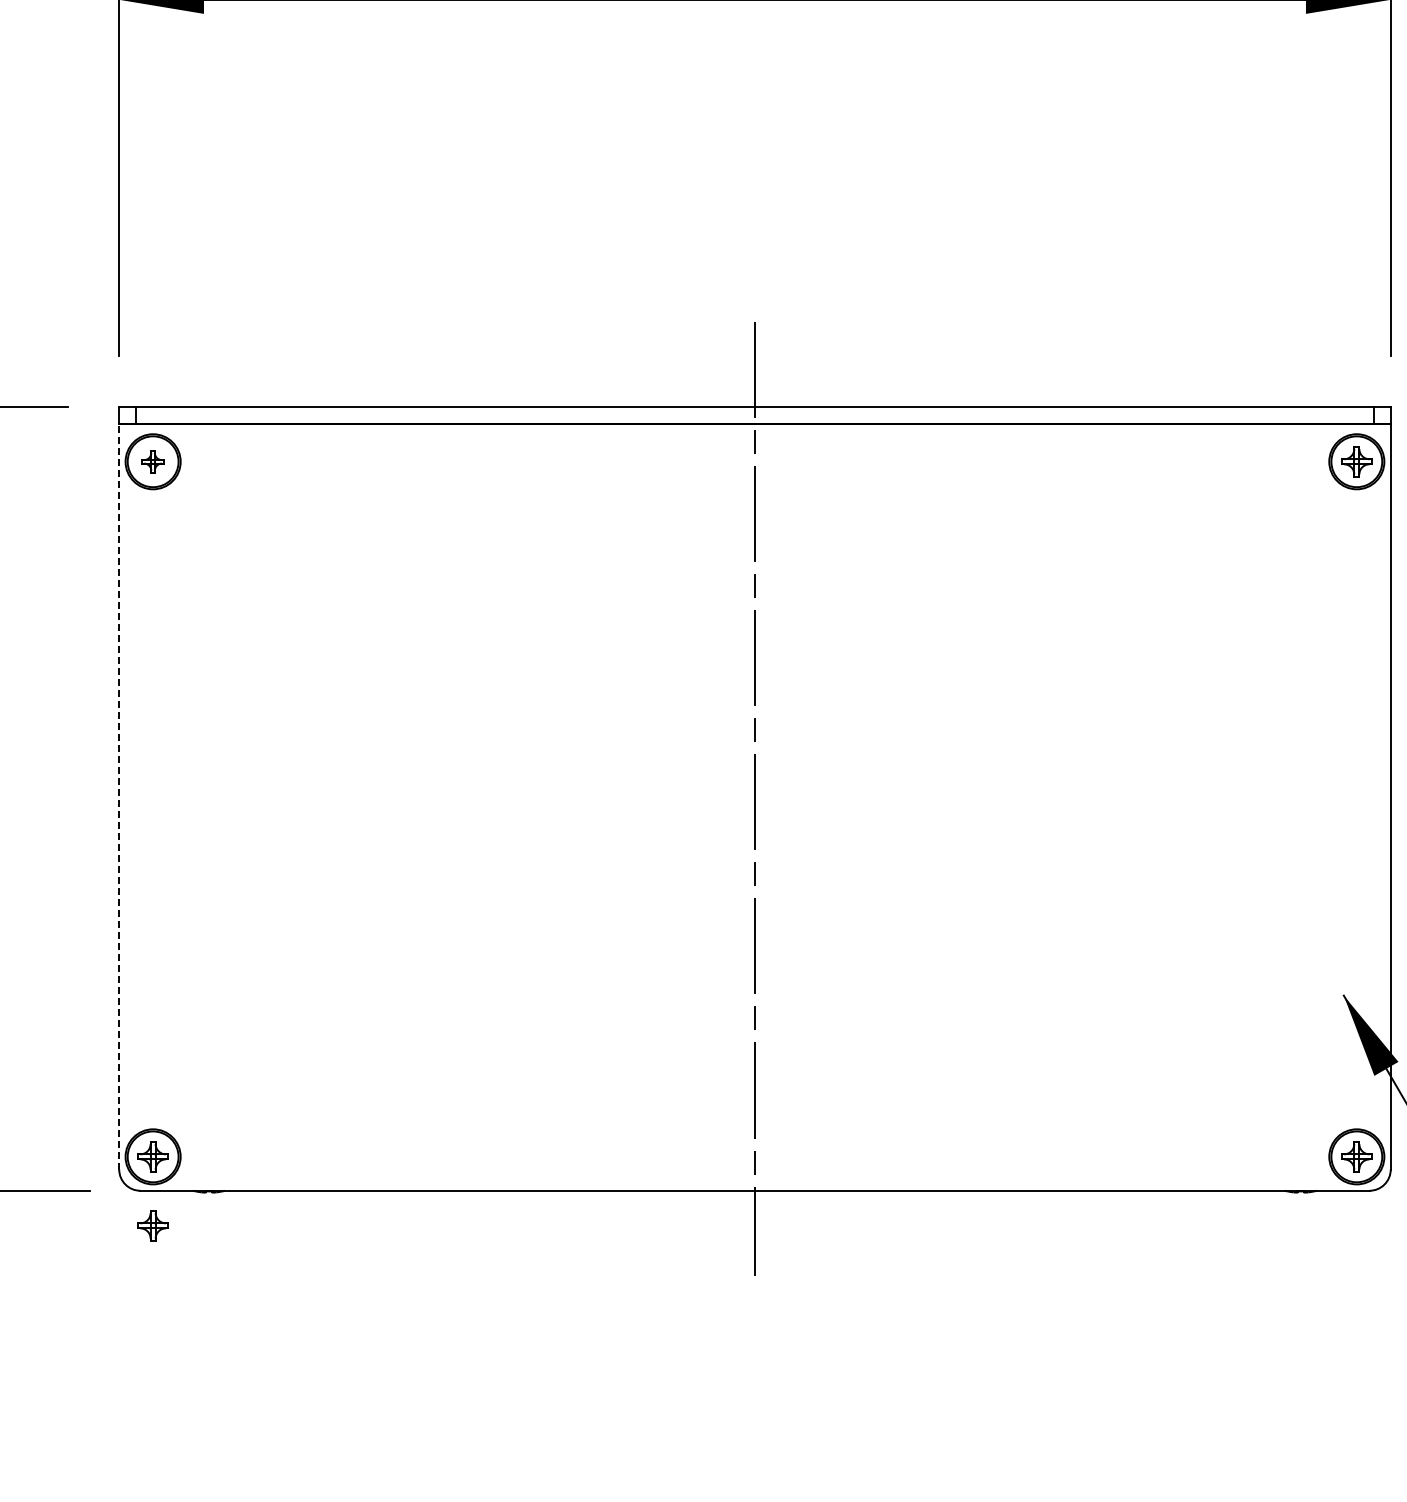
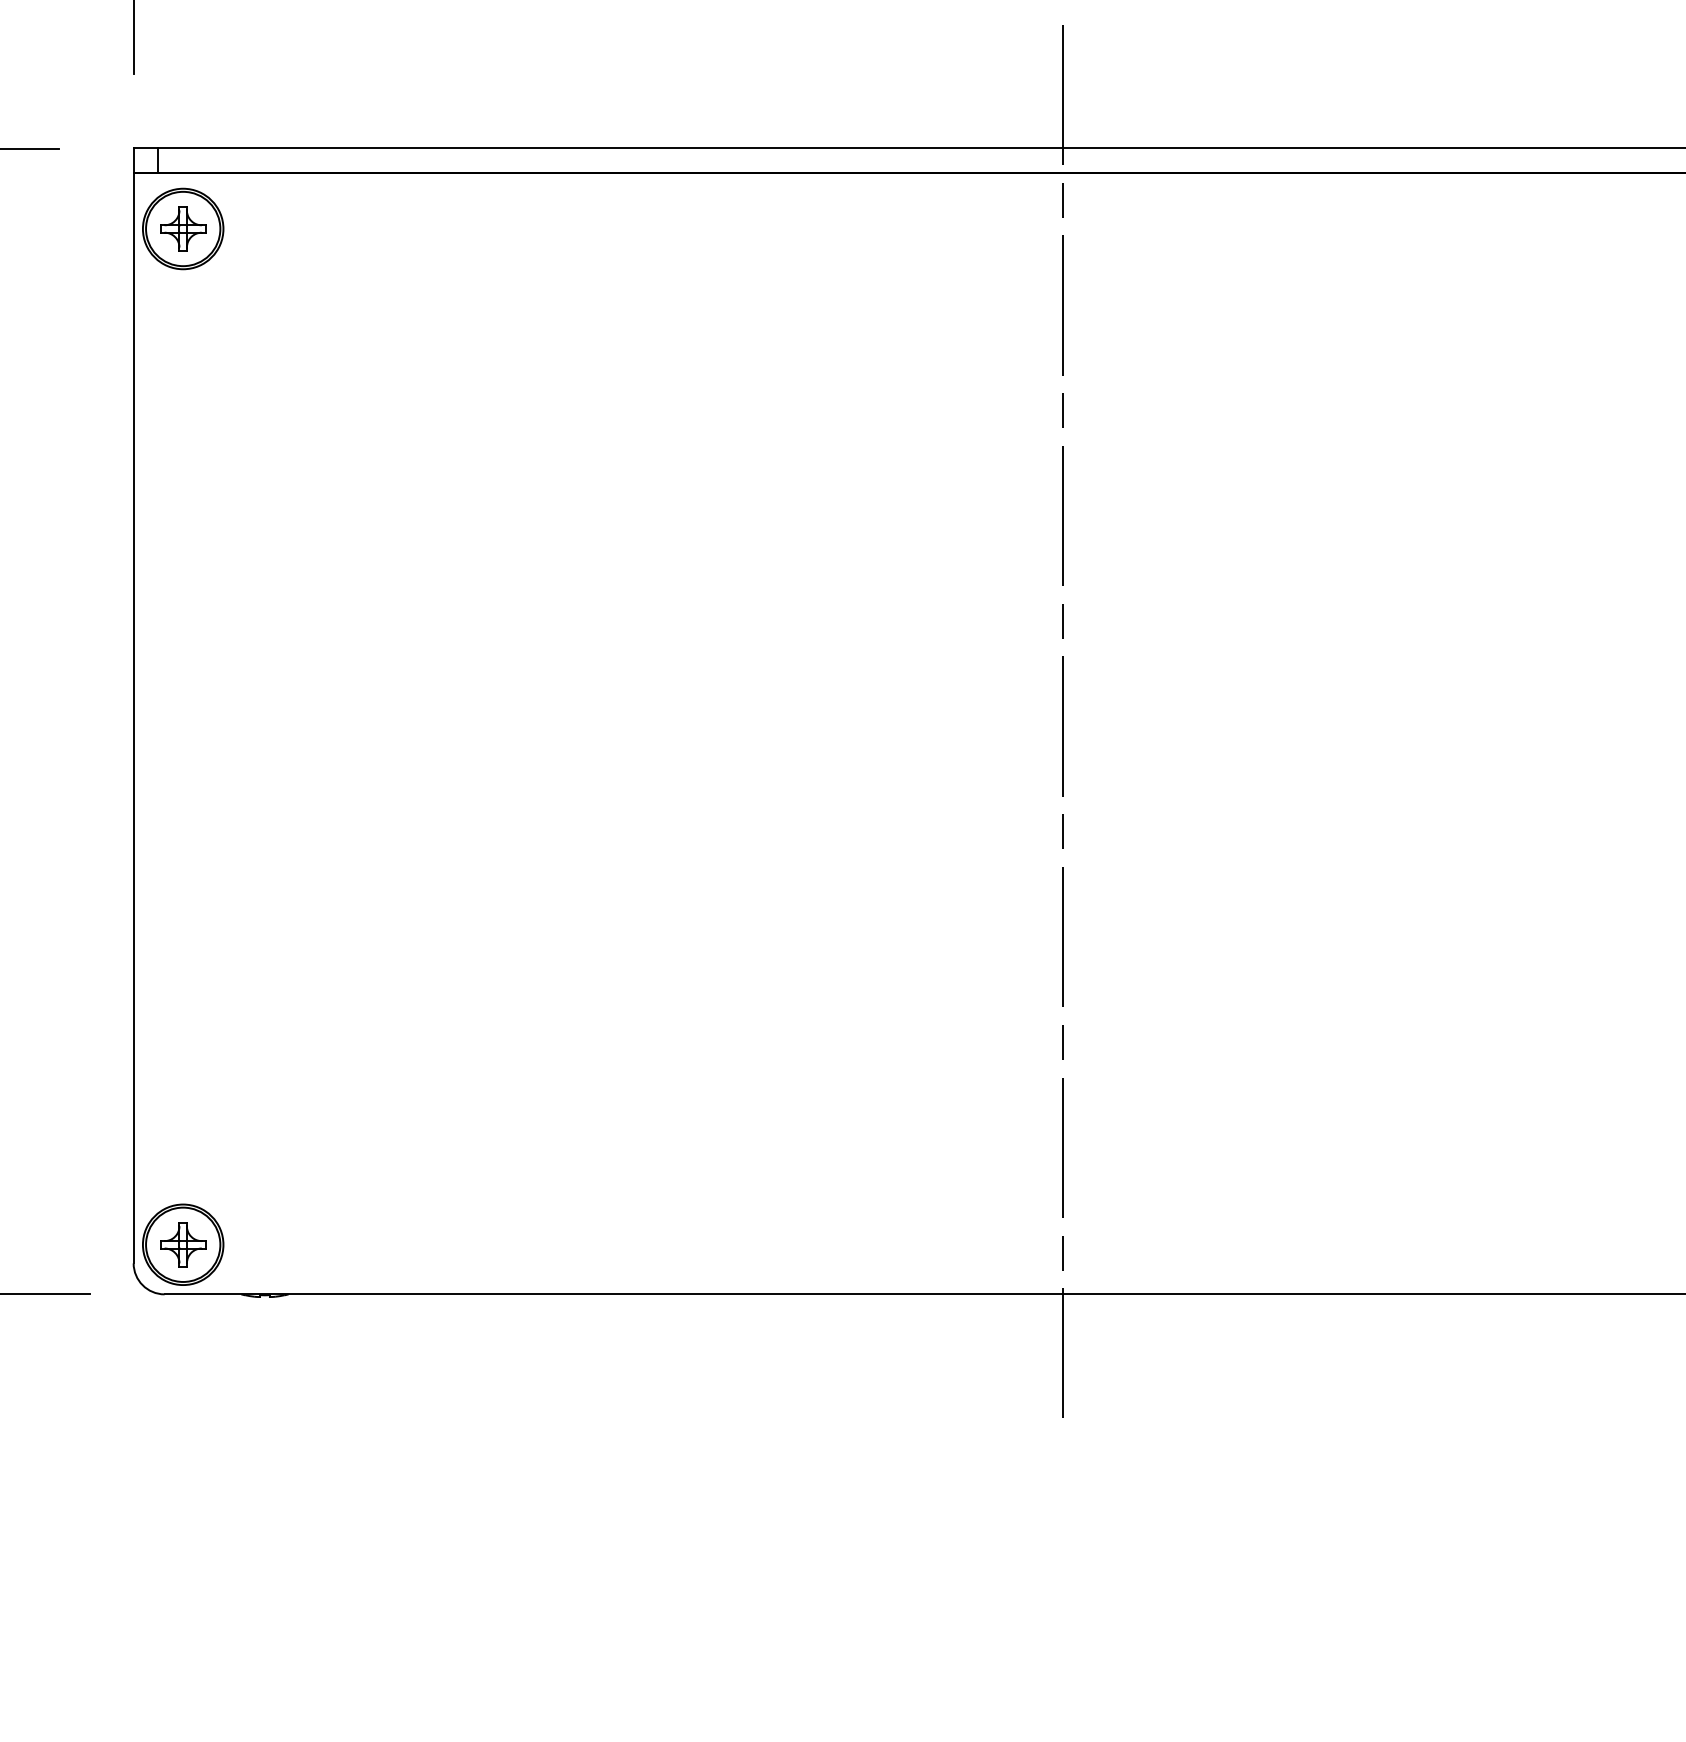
part: (152, 461) -> (182, 228), size x1.43
line: (119, 796) -> (134, 718), dashed -> solid
part: (152, 1225) -> (182, 1345), removed

